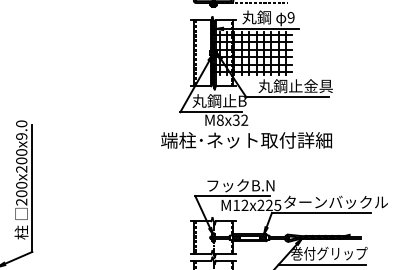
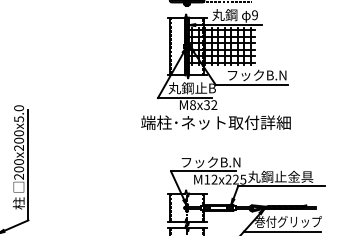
text: (295, 86) -> (258, 75), 丸鋼止金具 -> フックB.N
text: (21, 136) -> (18, 119), 200x200x9.0 -> 200x200x5.0
text: (335, 202) -> (293, 177), ターンバックル -> 丸鋼止金具

